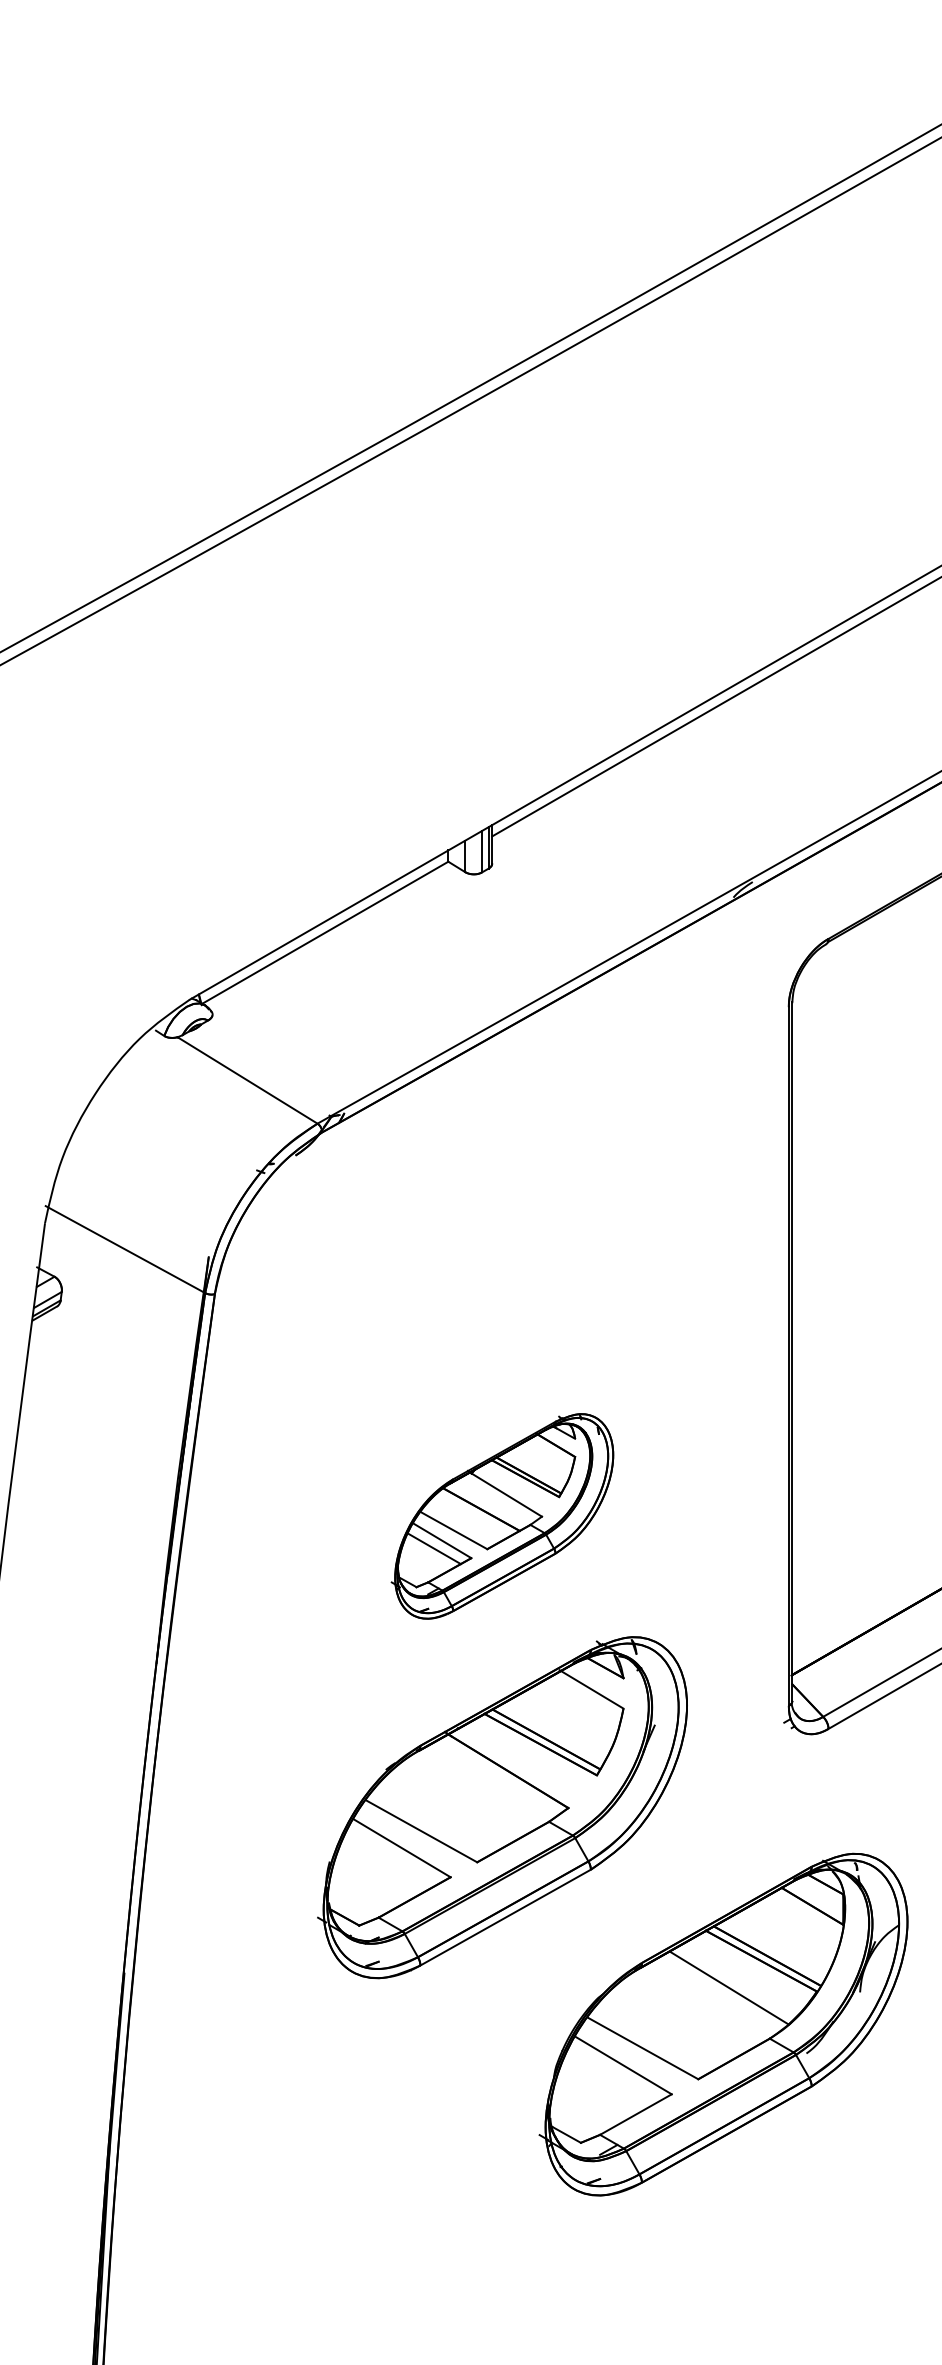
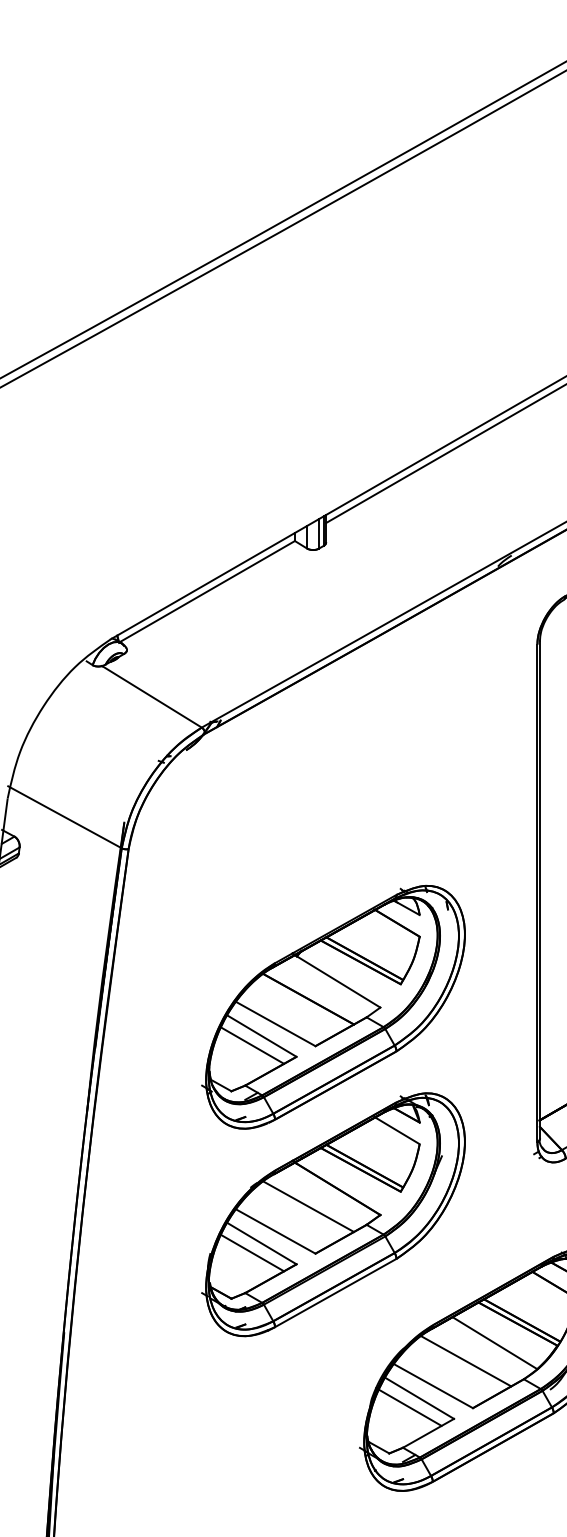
part: (502, 1516) -> (333, 1007), size x1.67
line: (467, 1795) -> (308, 1206), added
line: (388, 1861) -> (252, 1253), added
line: (688, 2013) -> (465, 1361), added
line: (610, 2078) -> (410, 1407), added

